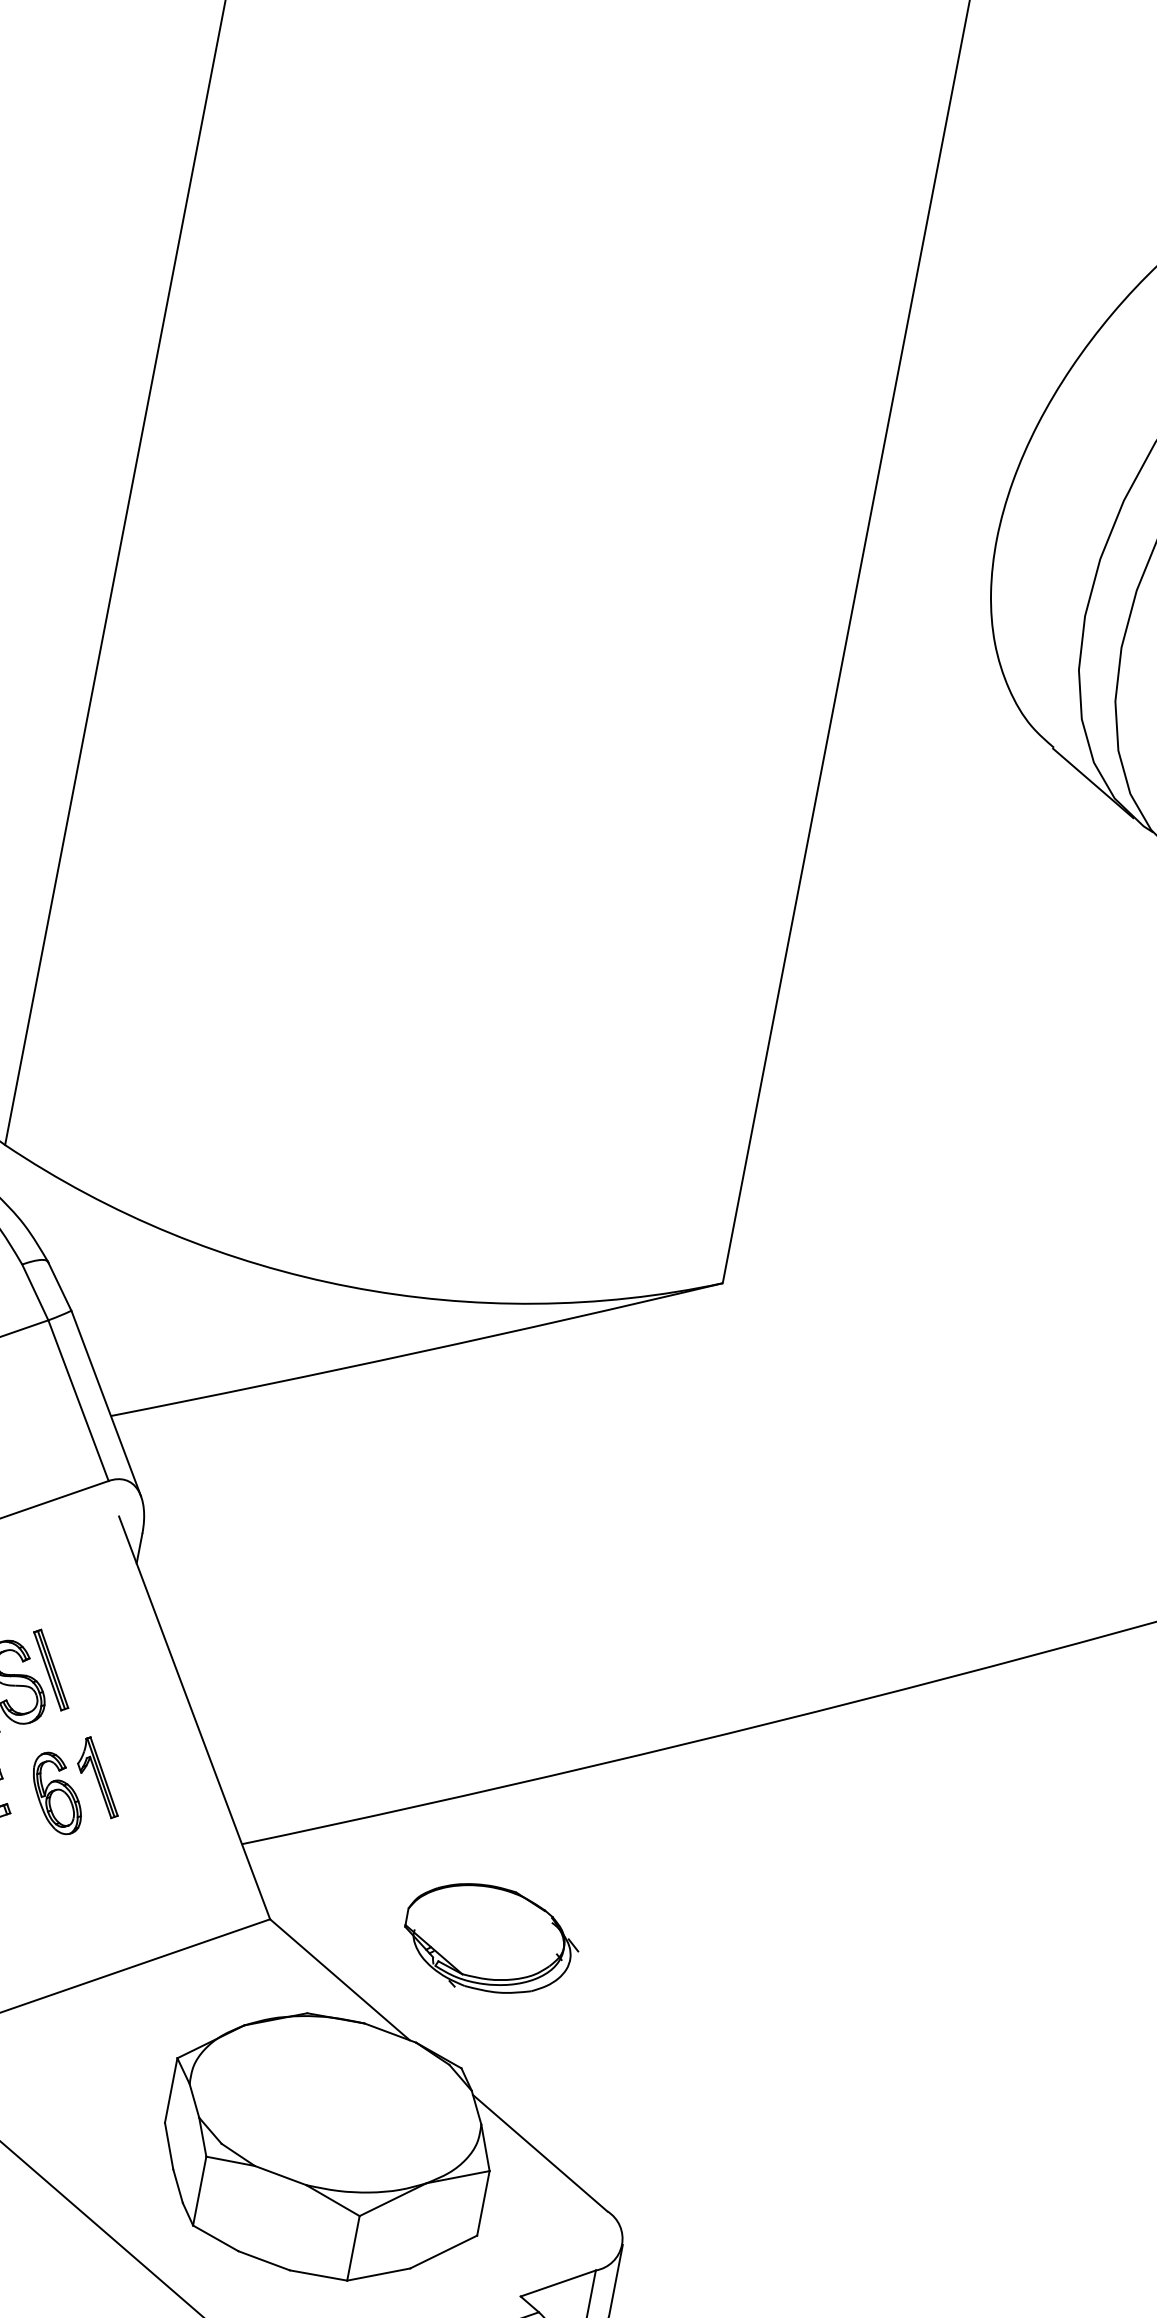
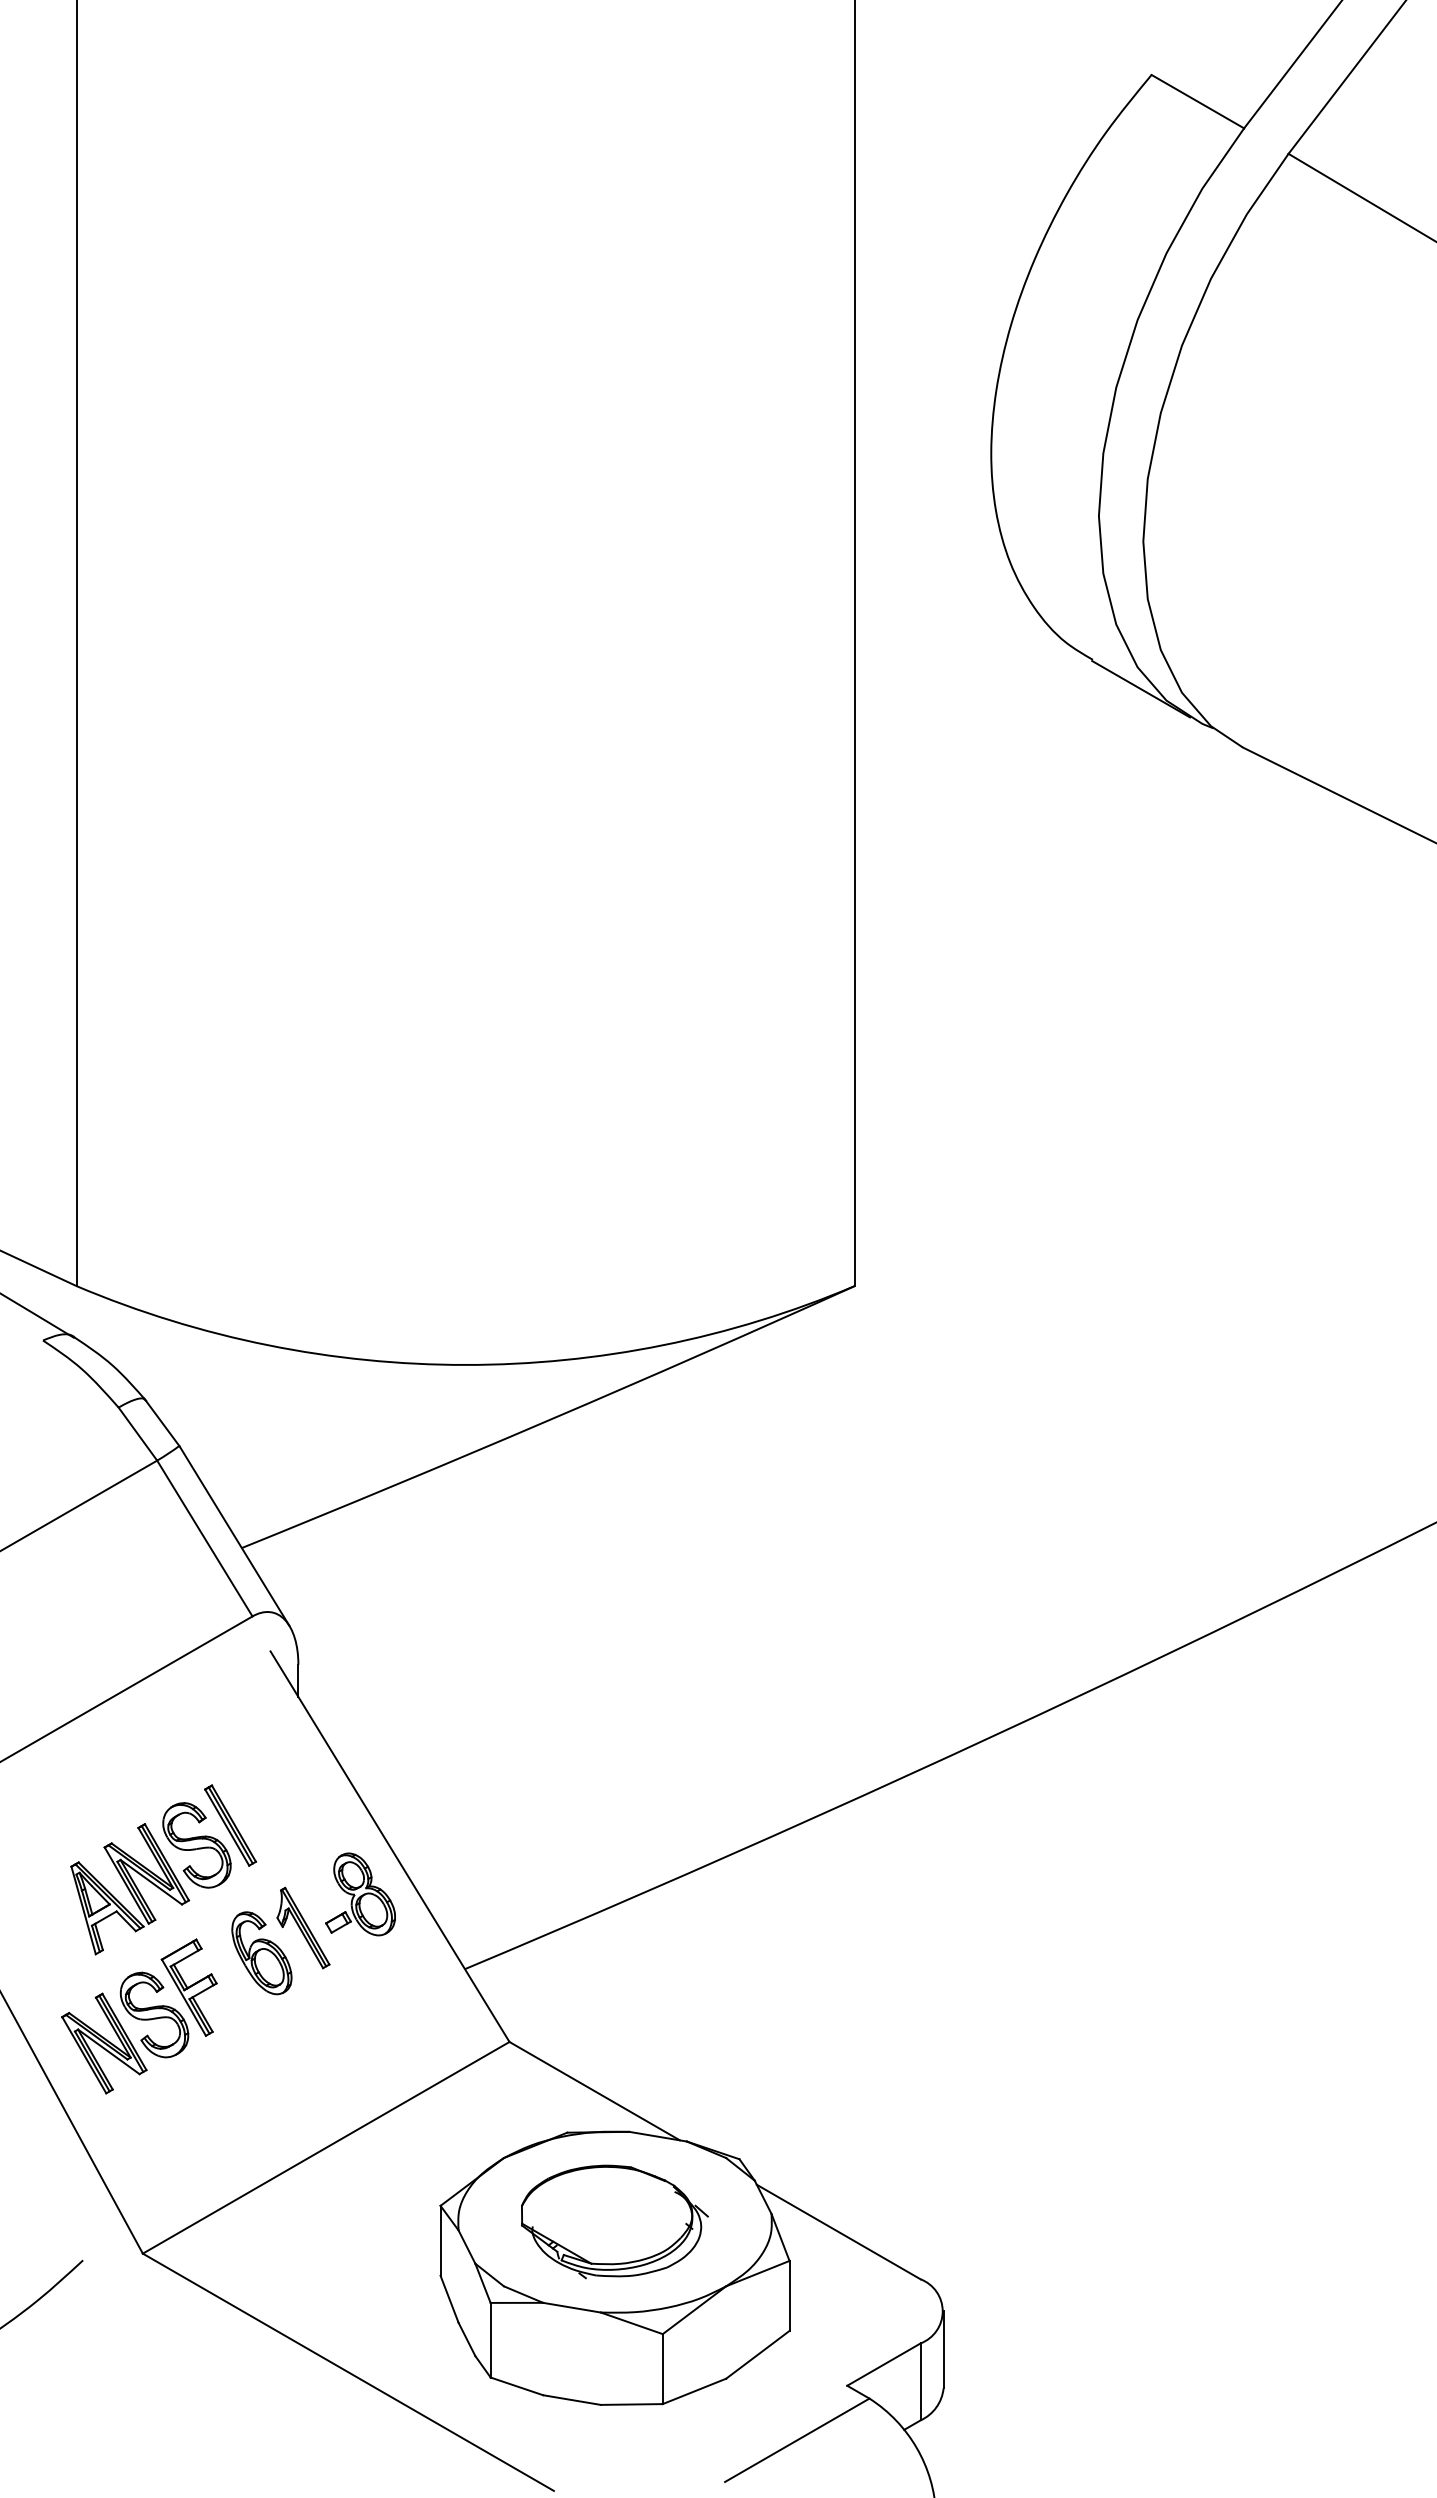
part: (158, 1756) -> (360, 1894), added
part: (491, 1939) -> (614, 2221), moved

